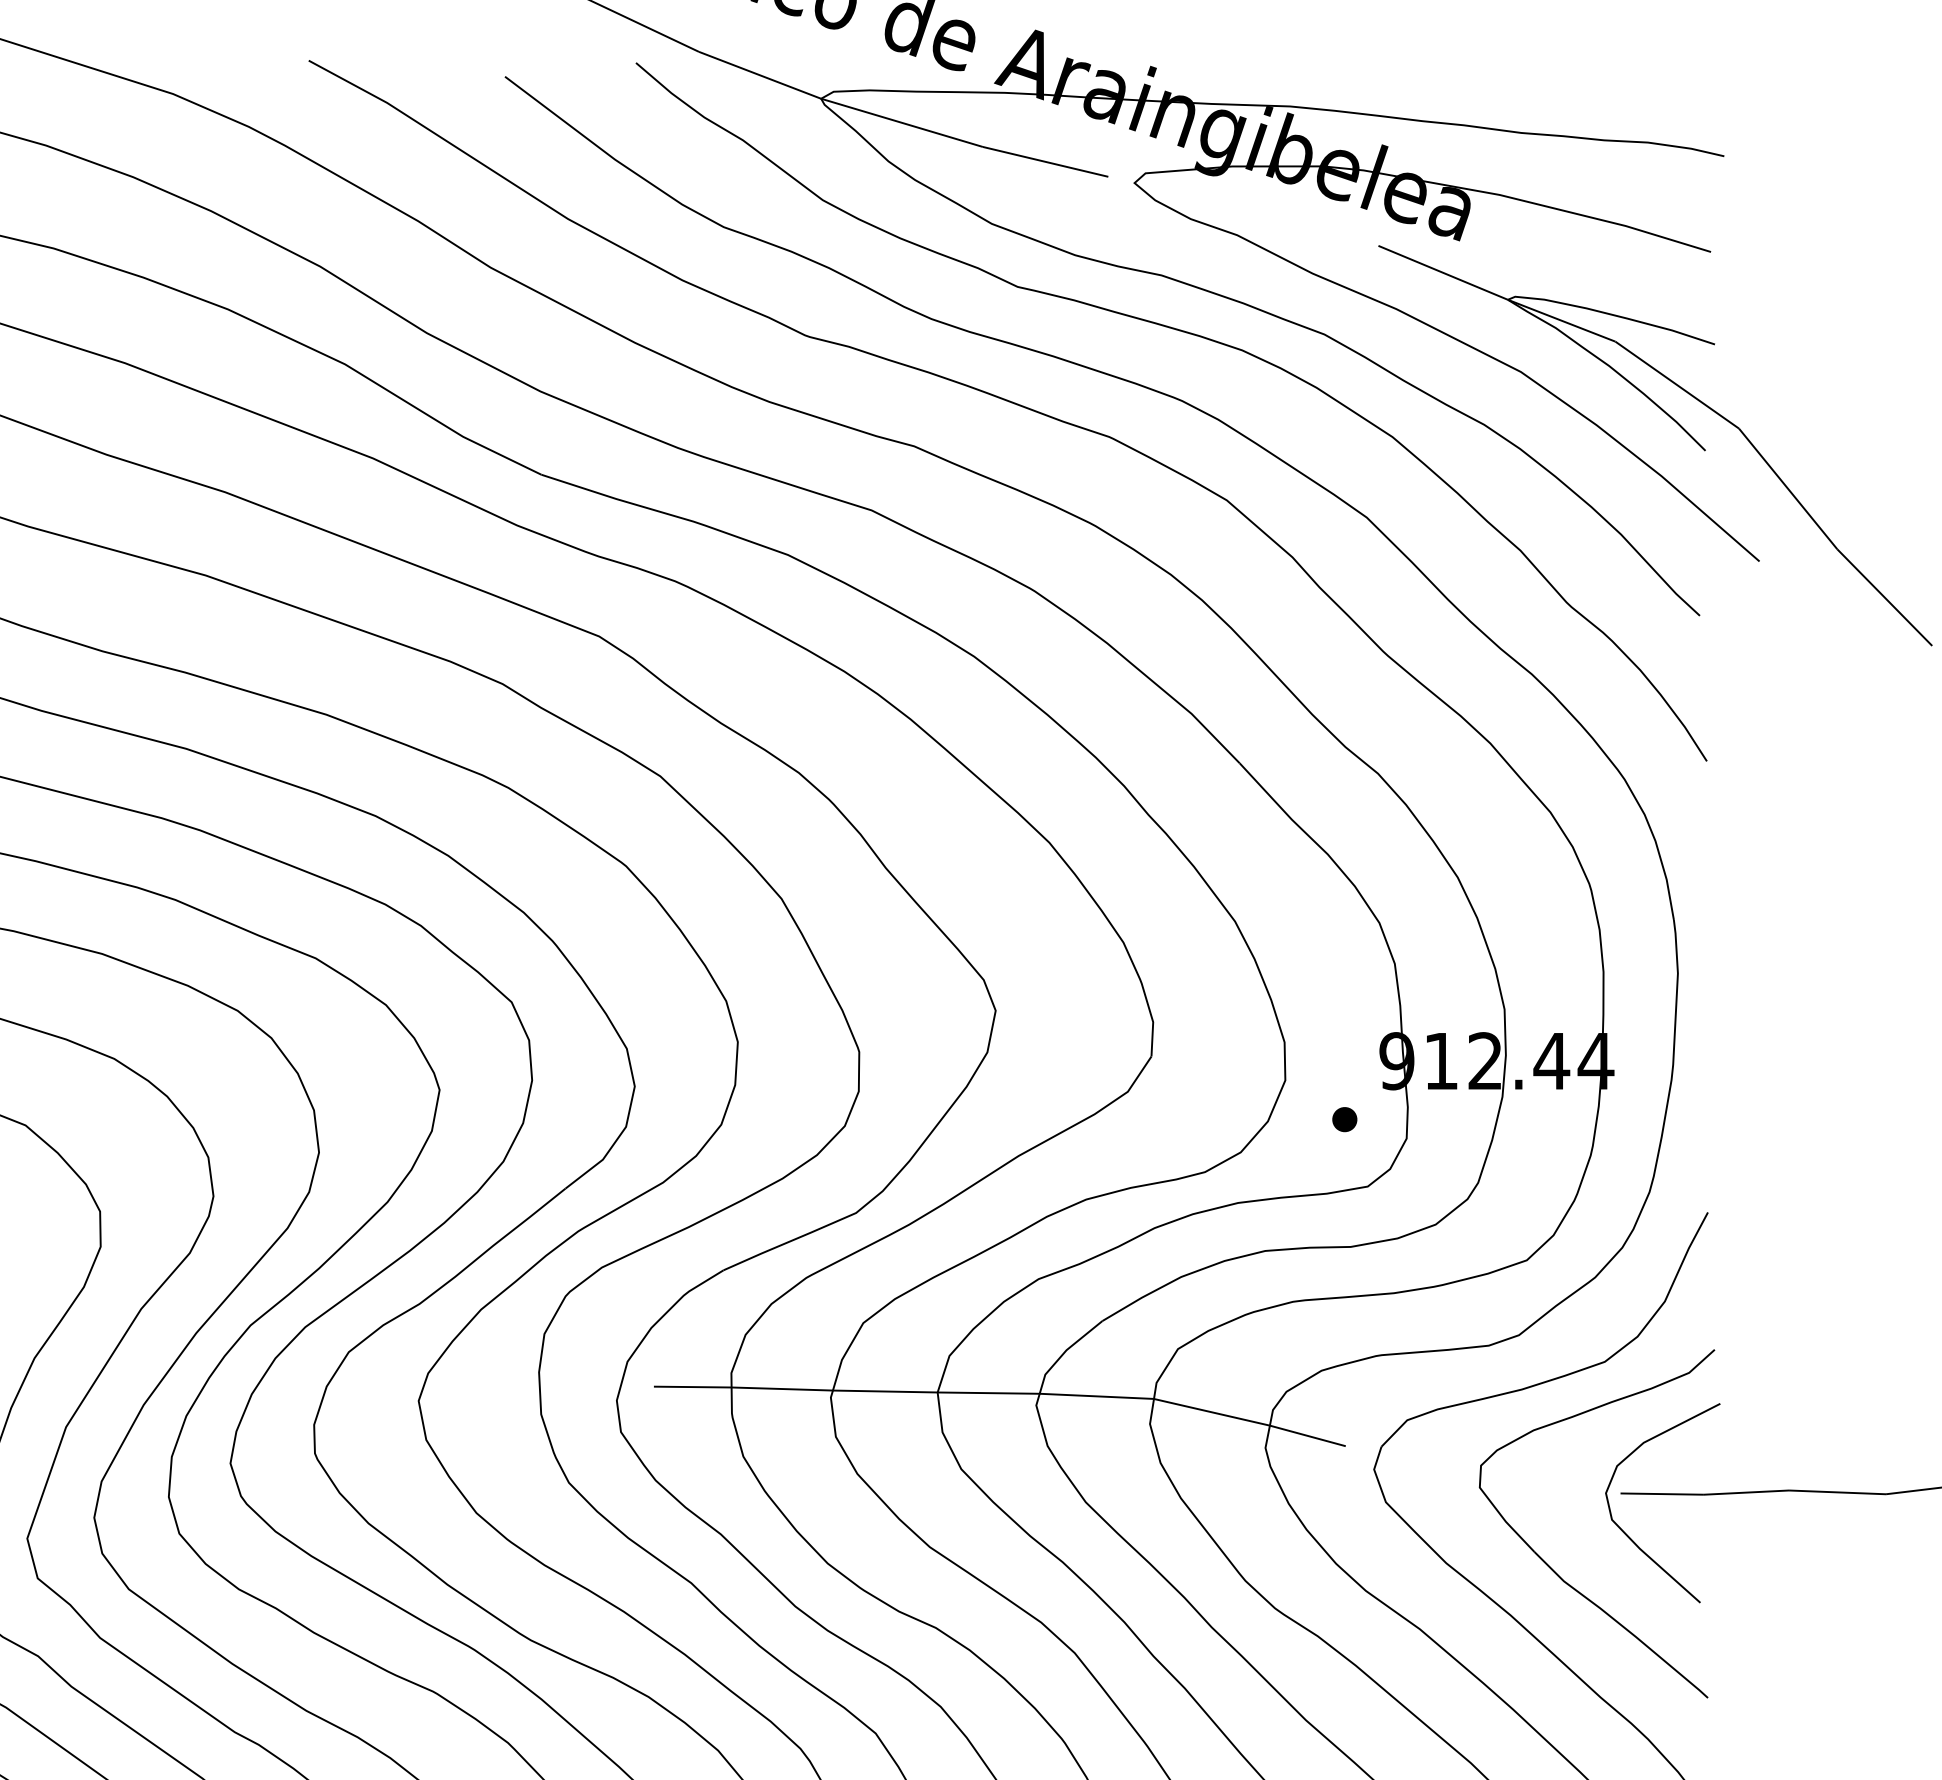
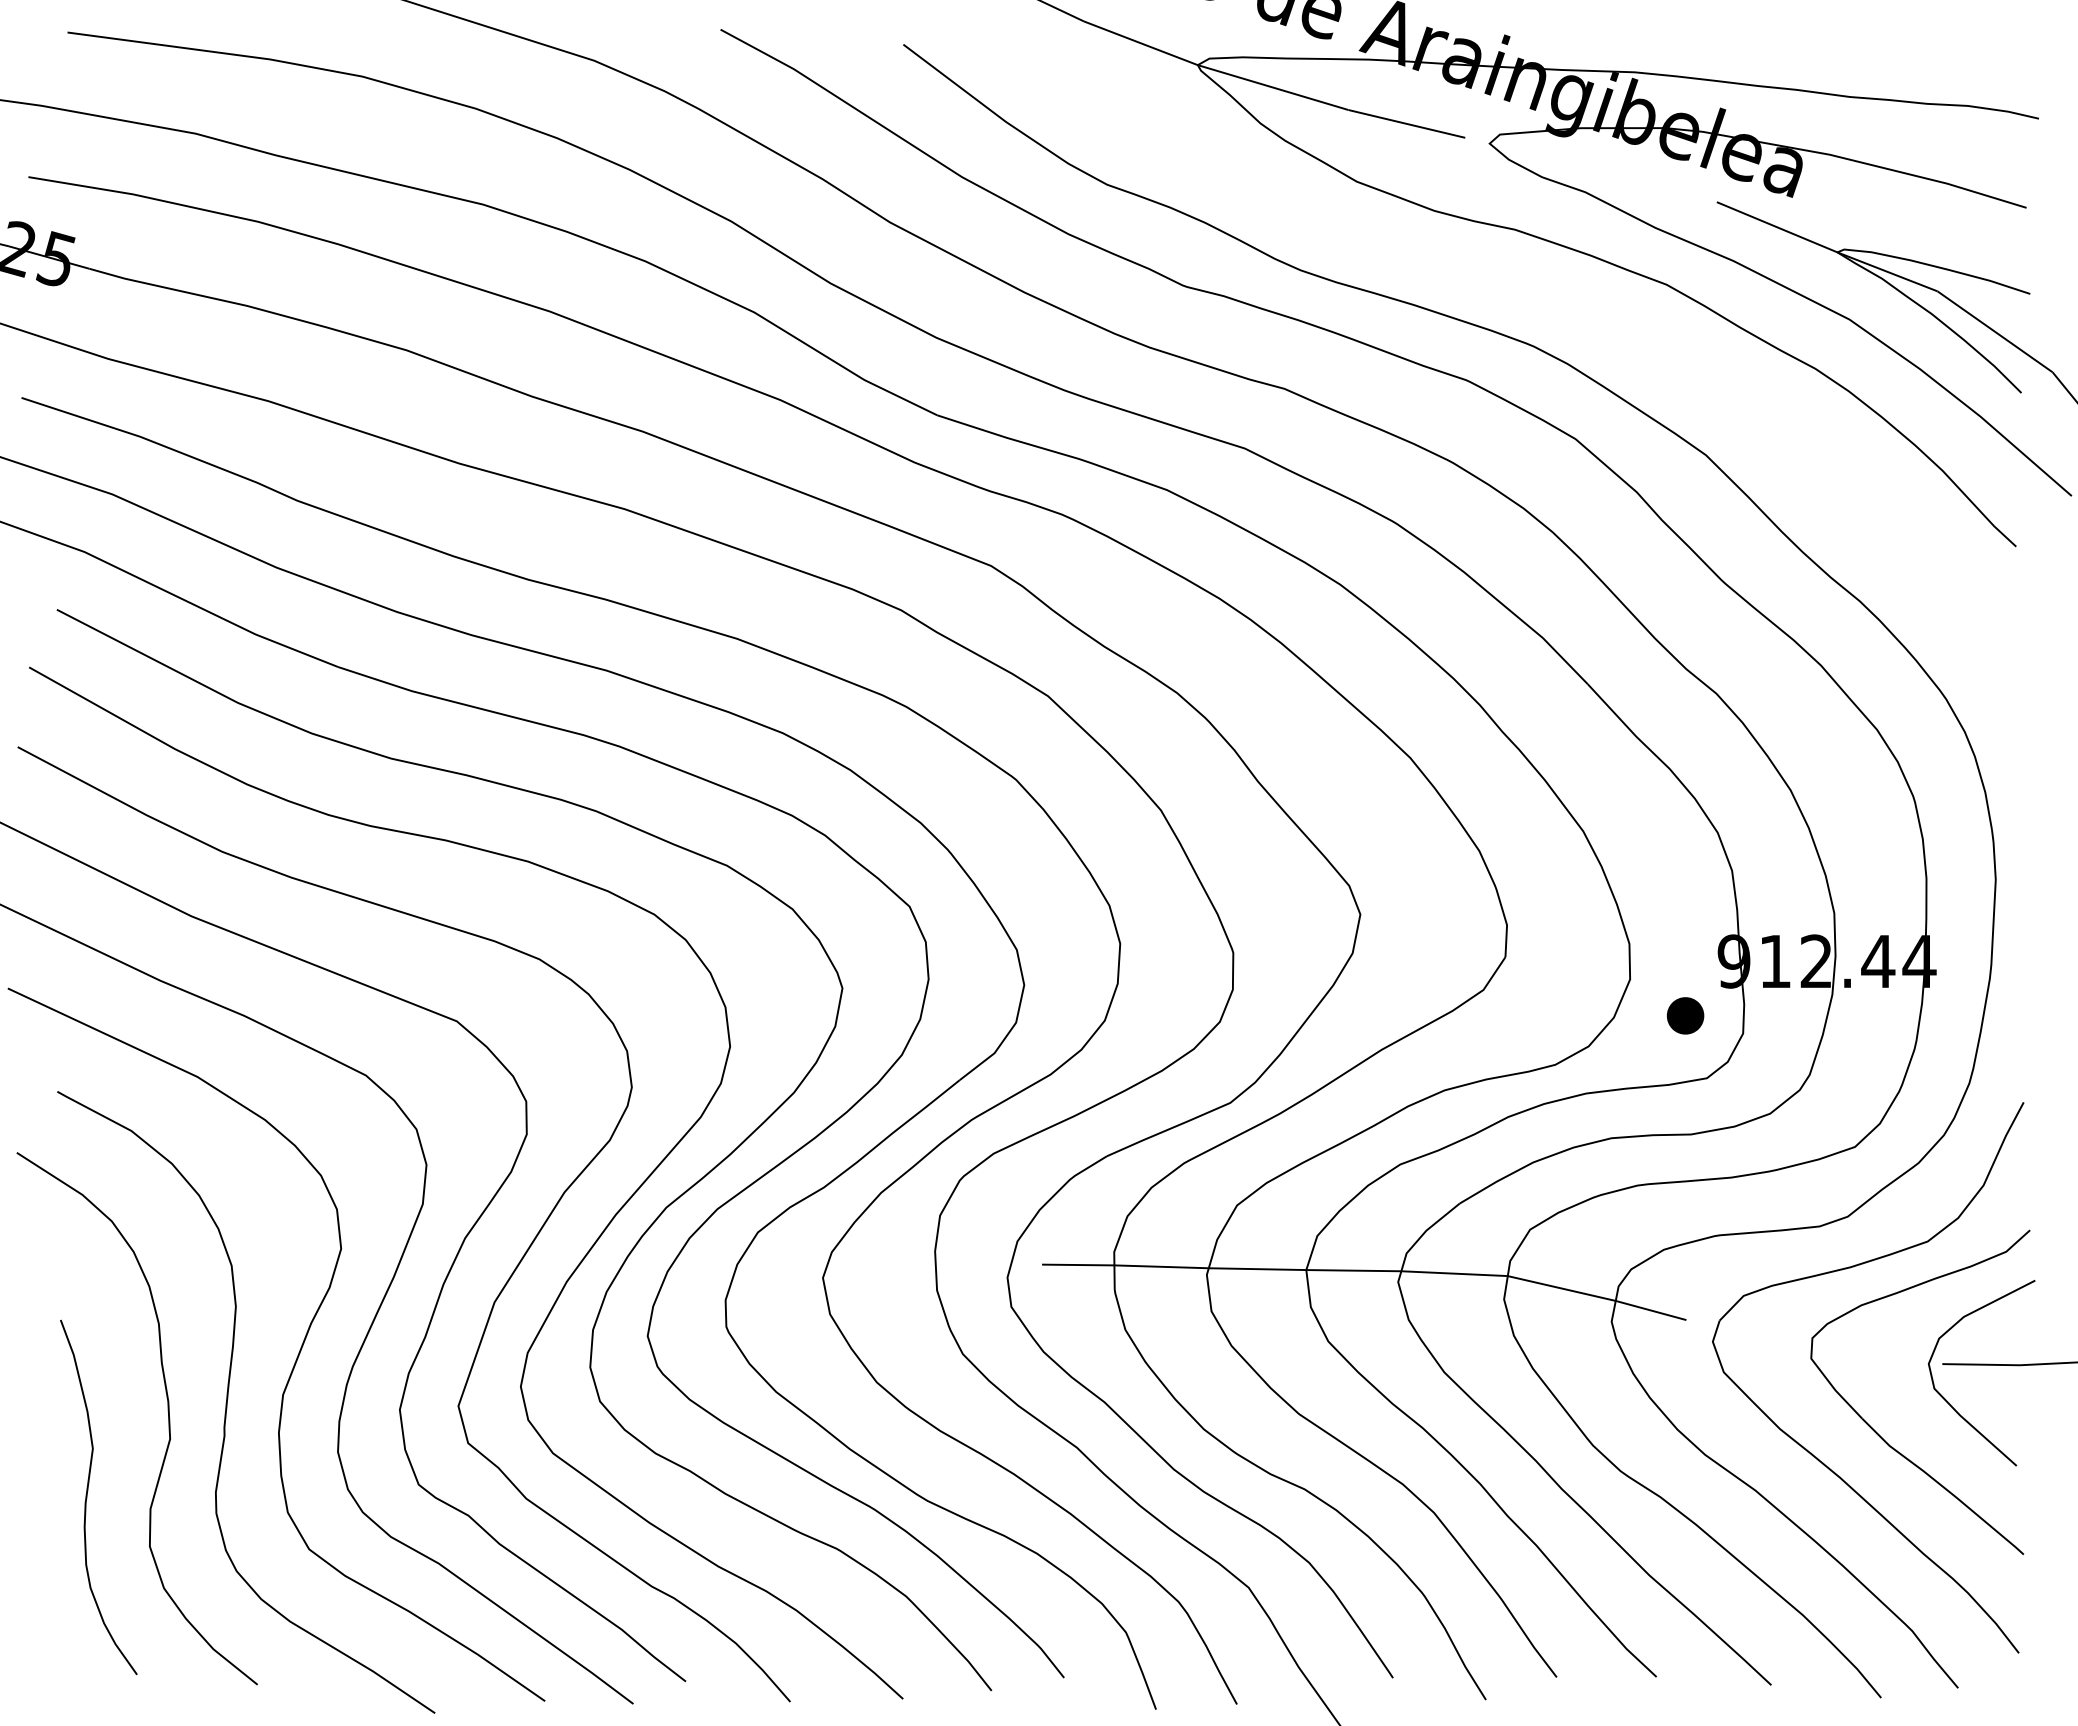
curve: (1192, 335) -> (1543, 285), removed
part: (1344, 1119) -> (1685, 1015), size x1.6

